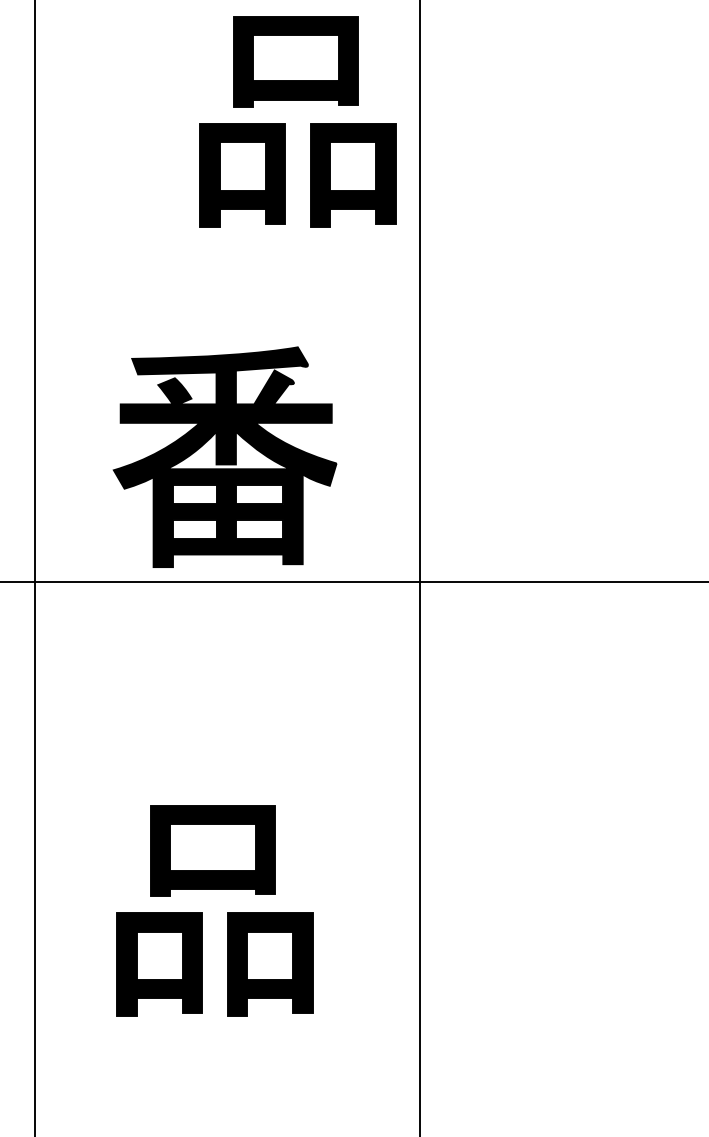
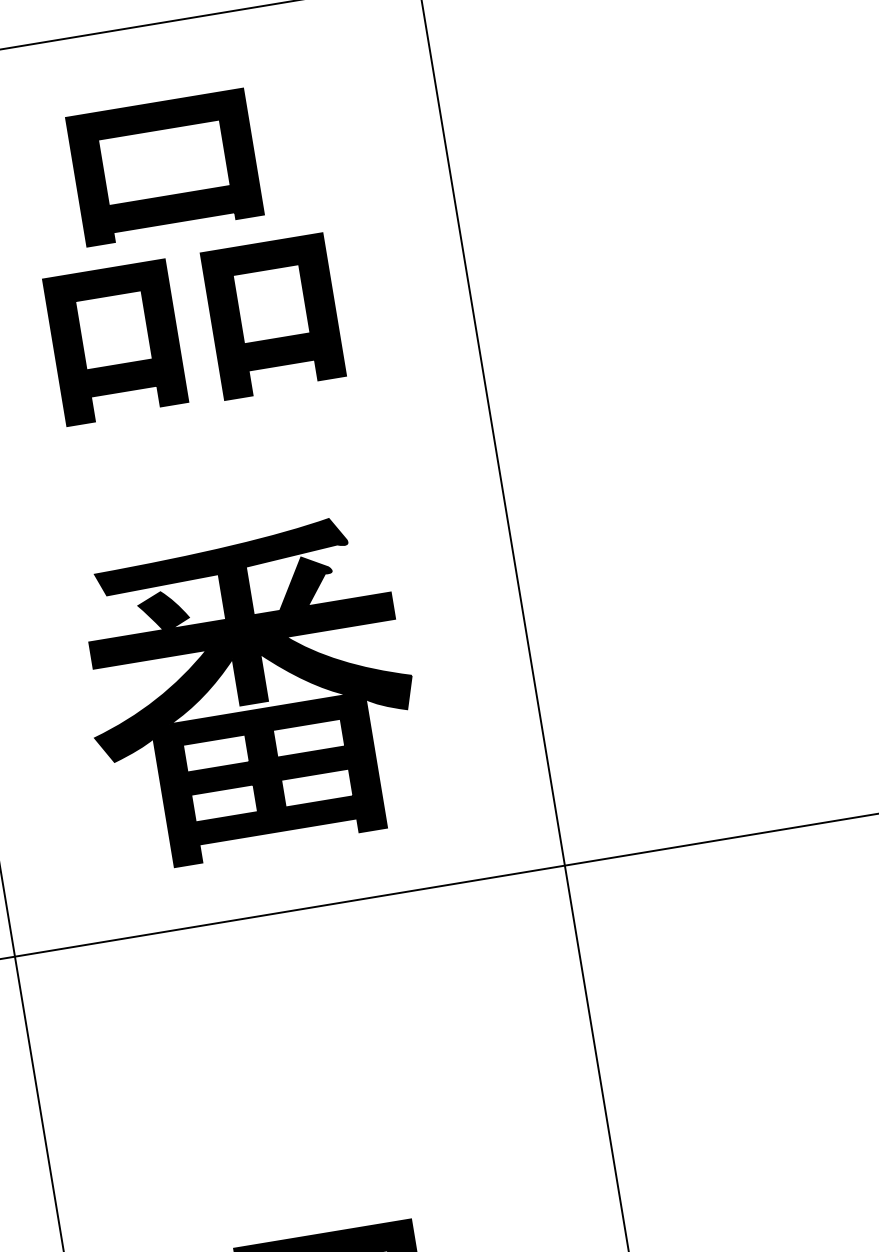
part: (285, 123) -> (164, 258), moved
part: (224, 456) -> (249, 692), moved

